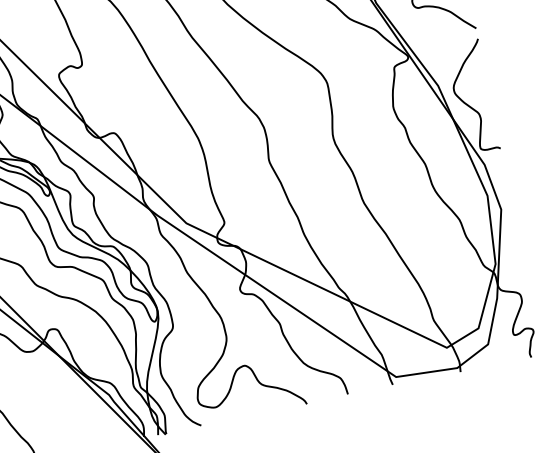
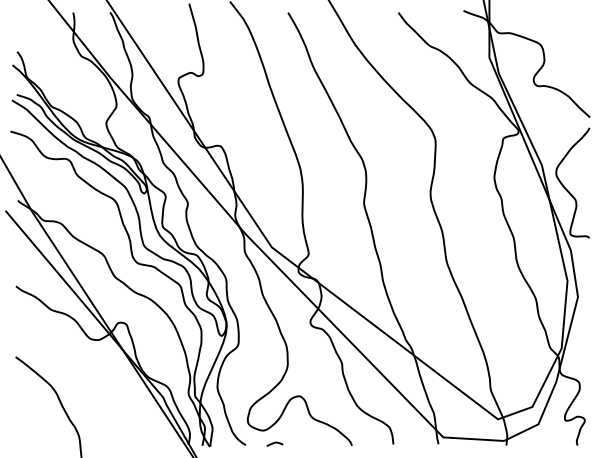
curve: (229, 417) -> (274, 443), added

